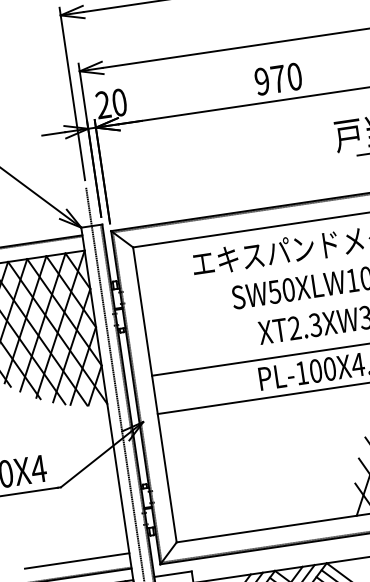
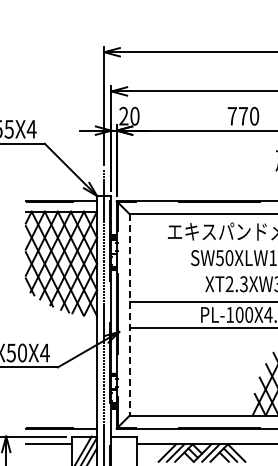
text: (260, 80) -> (231, 115), 970 -> 770
line: (154, 394) -> (129, 314), solid -> dashed
line: (77, 561) -> (61, 418), removed

